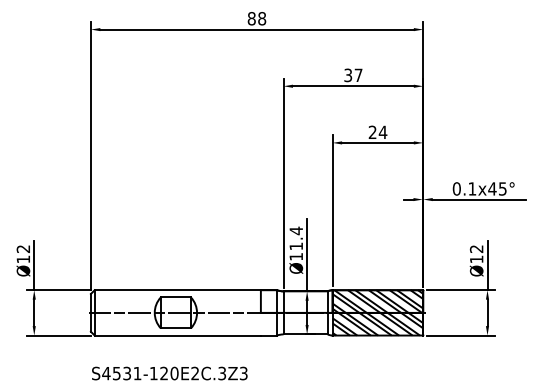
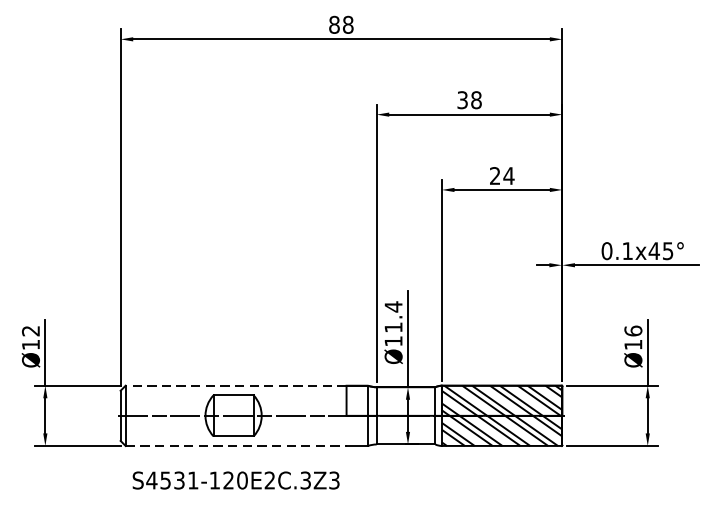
text: (358, 75) -> (476, 100), 37 -> 38
text: (476, 249) -> (633, 331), Ø12 -> Ø16
line: (177, 290) -> (235, 386), solid -> dashed
line: (178, 335) -> (237, 445), solid -> dashed
text: (169, 373) -> (235, 480), moved

